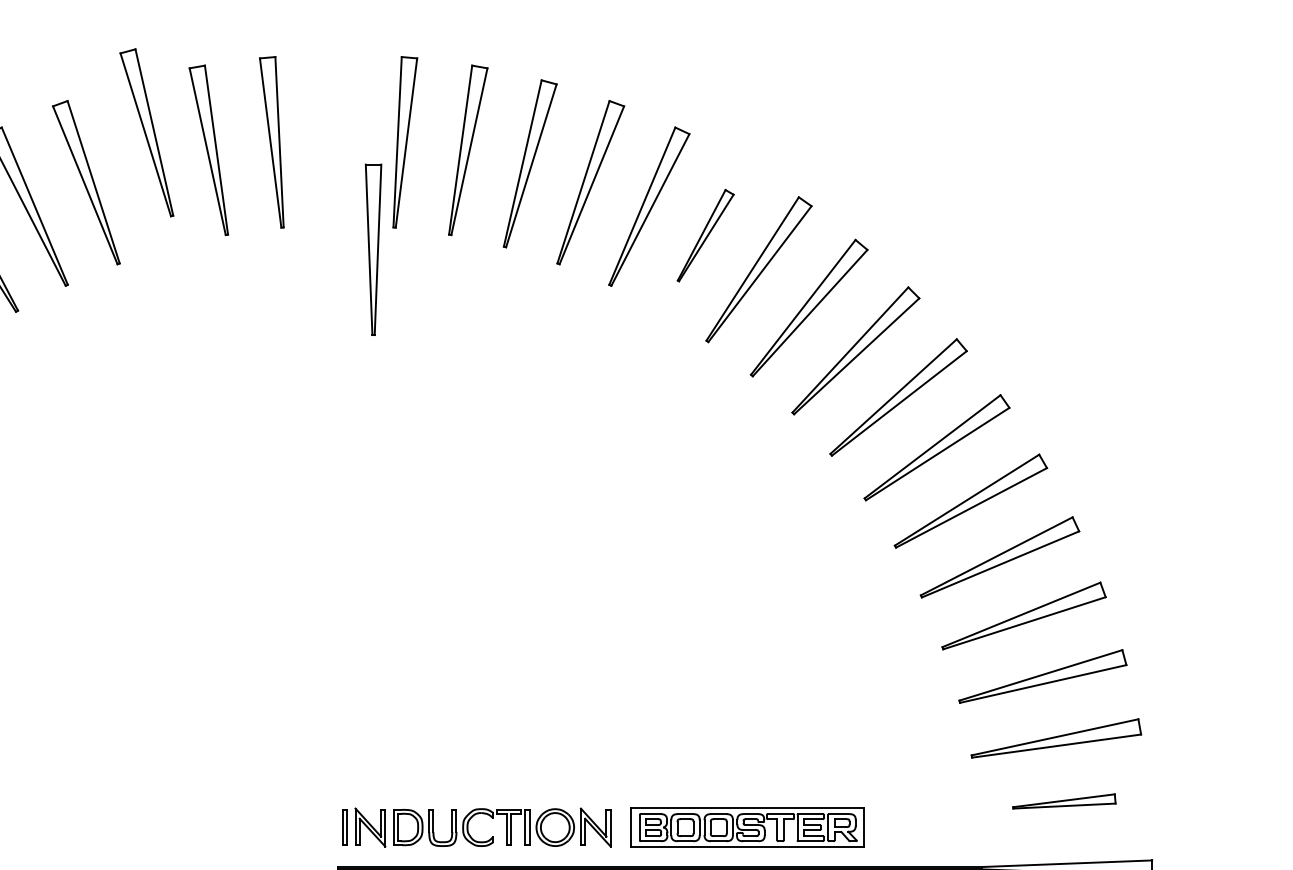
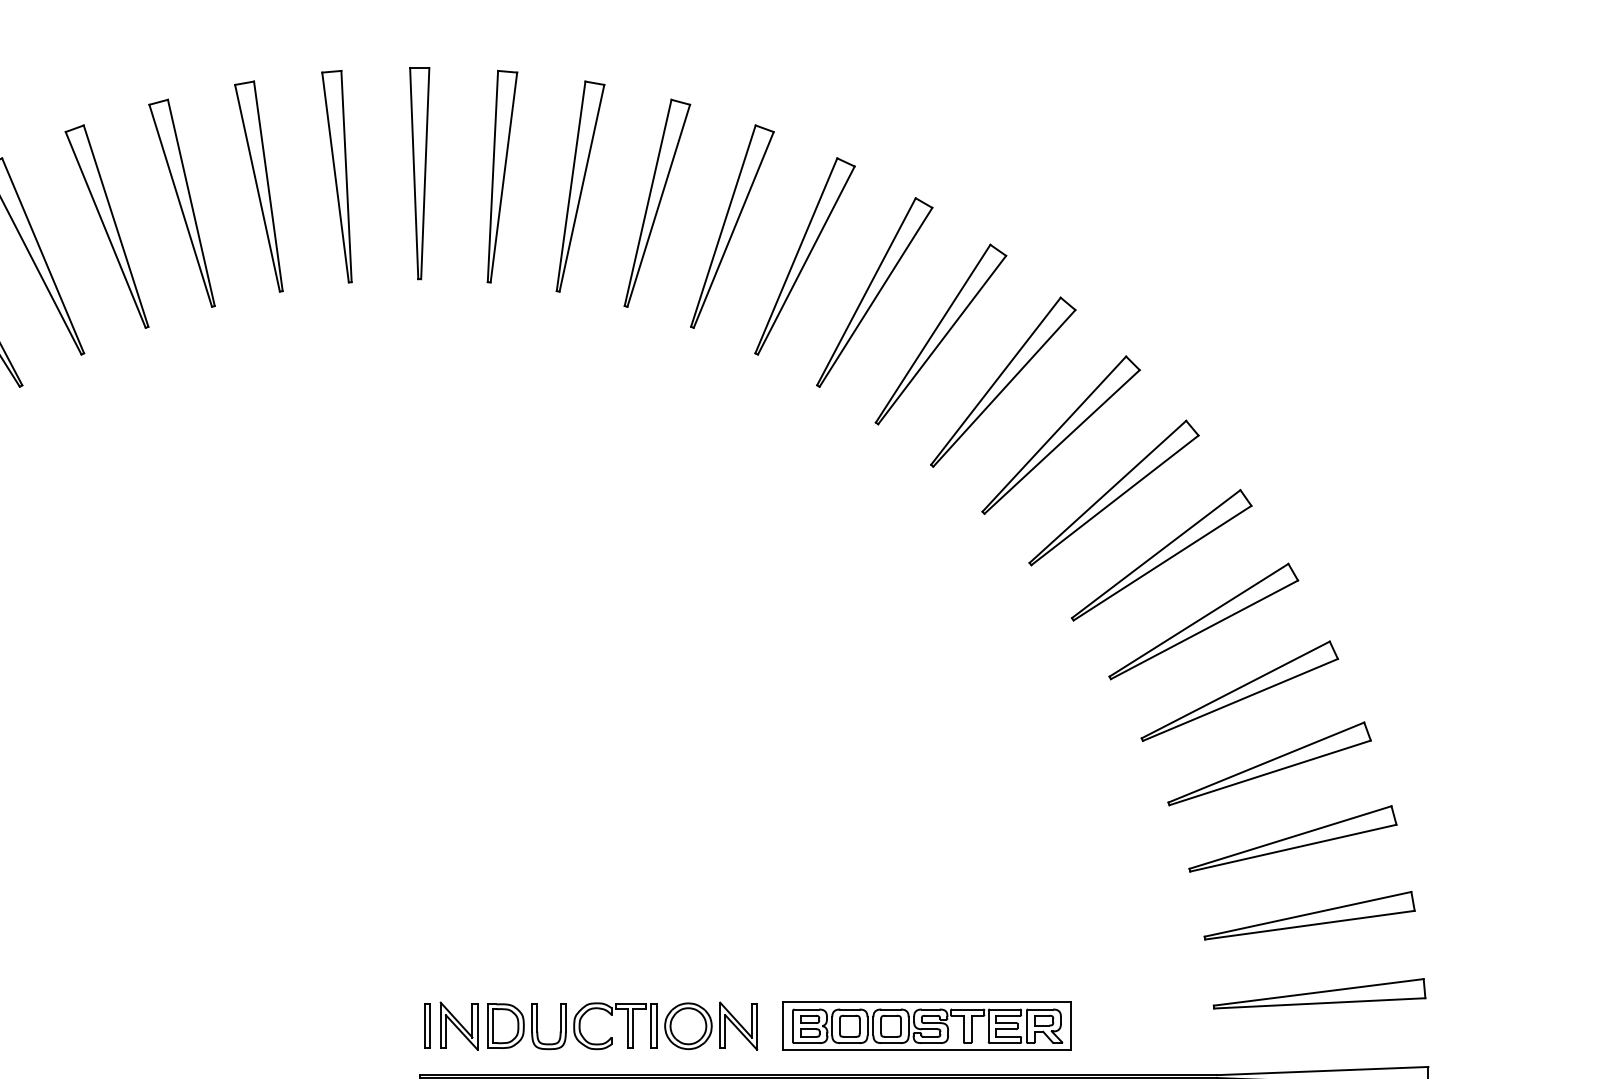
part: (146, 132) -> (181, 202), moved
part: (705, 235) -> (874, 292), size x1.67
part: (373, 249) -> (419, 173), moved
part: (1064, 801) -> (1319, 993), size x1.67

